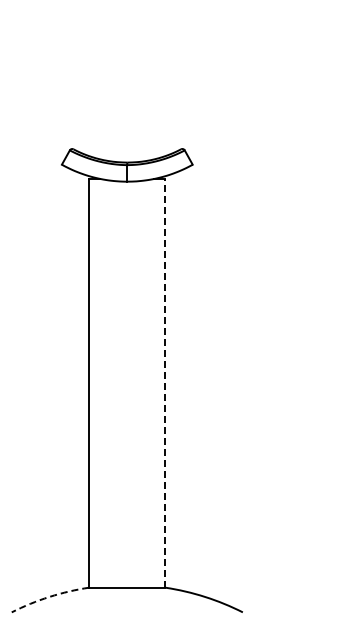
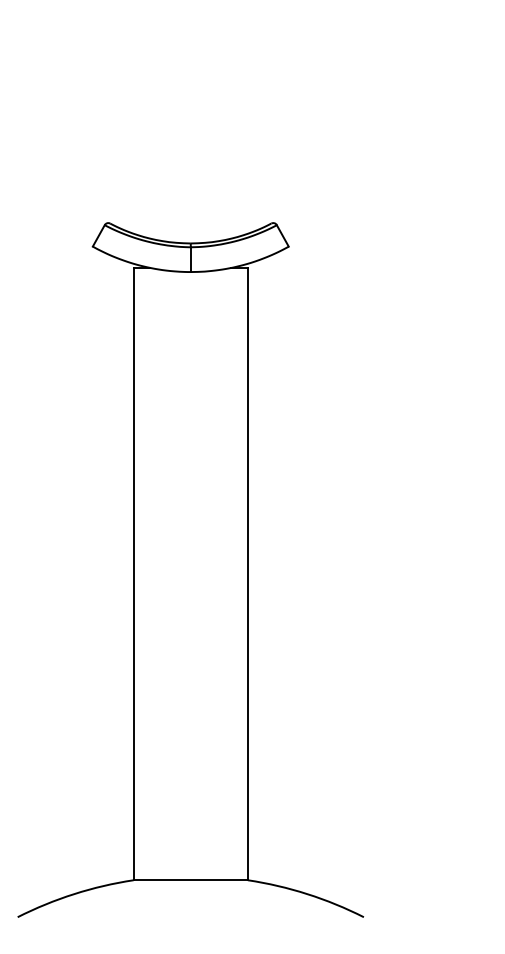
line: (165, 382) -> (248, 572), dashed -> solid
arc: (49, 596) -> (74, 893), dashed -> solid

